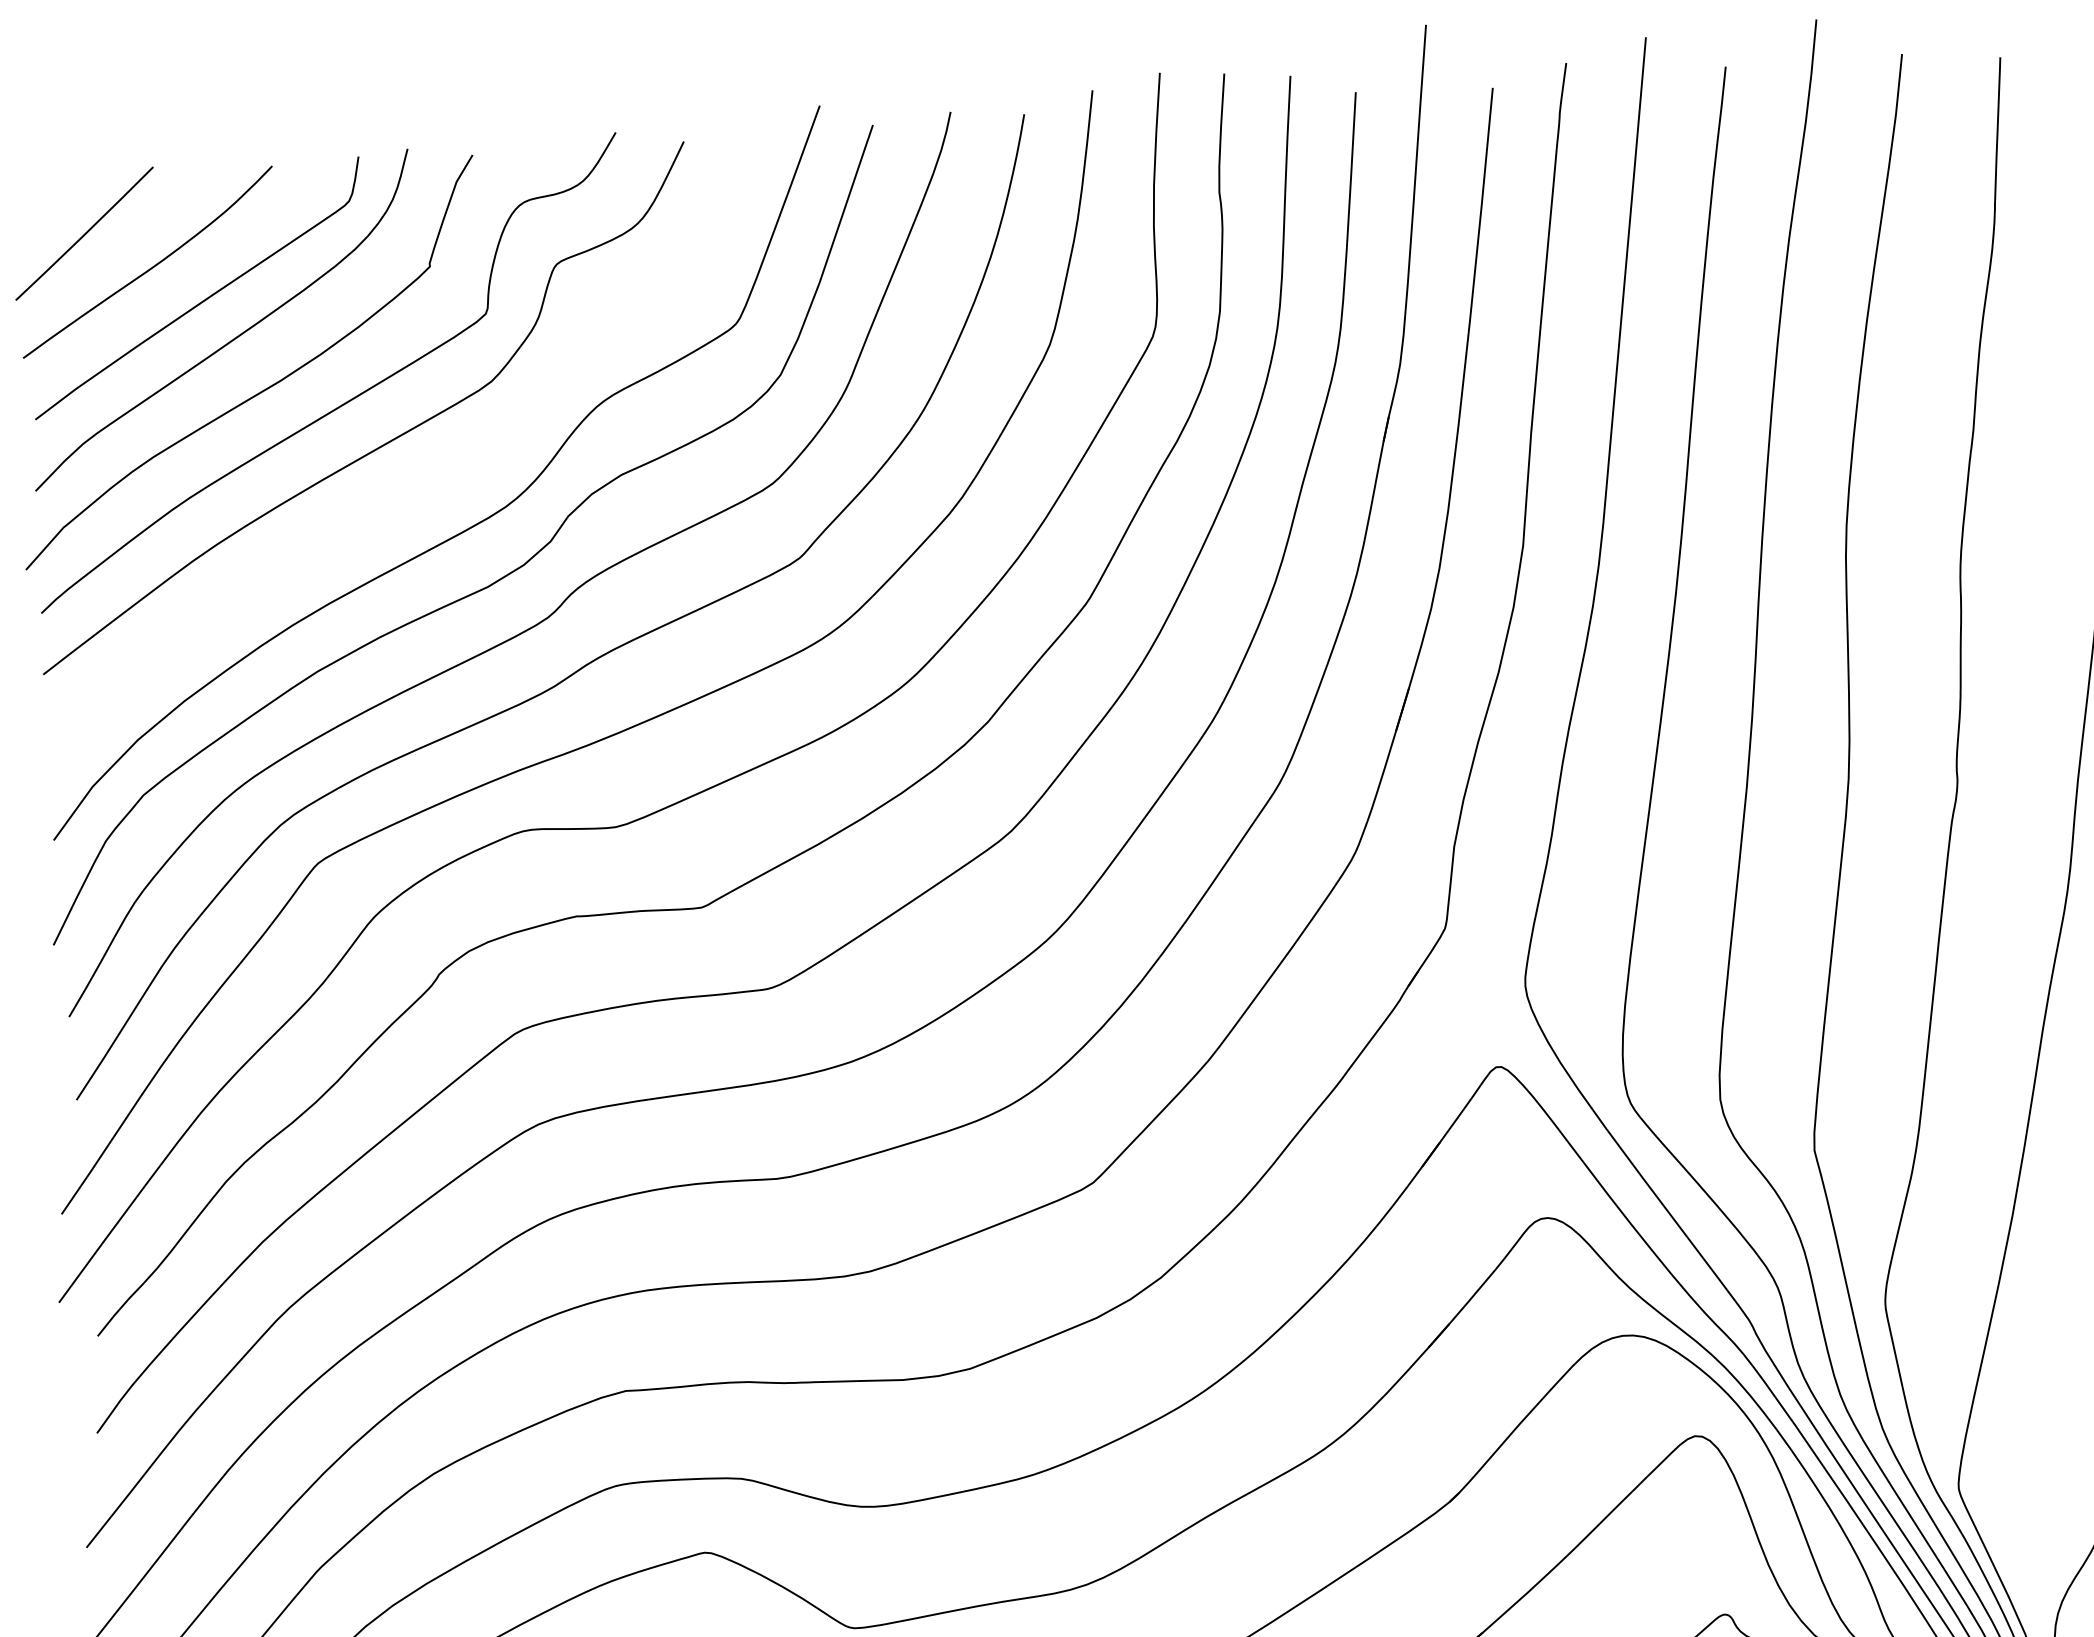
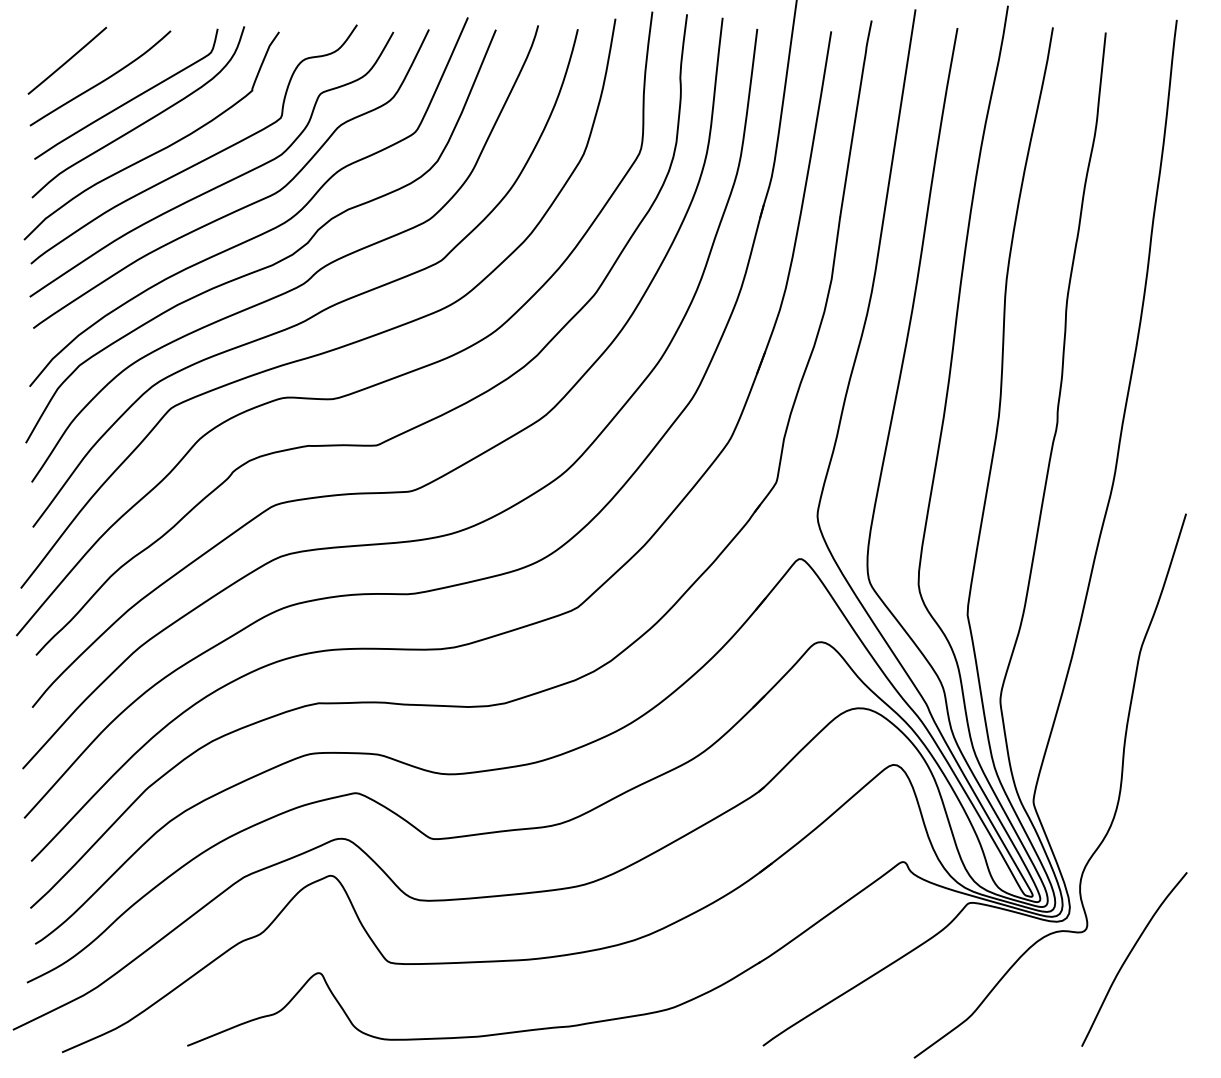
curve: (427, 481) -> (243, 206), added

